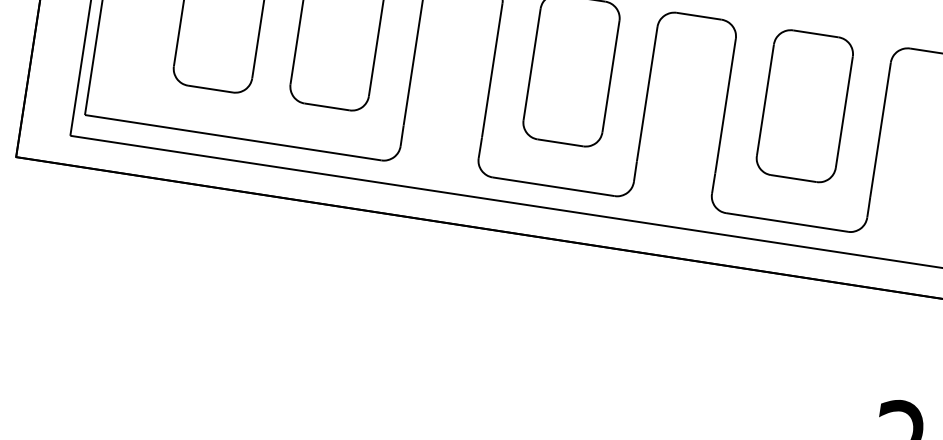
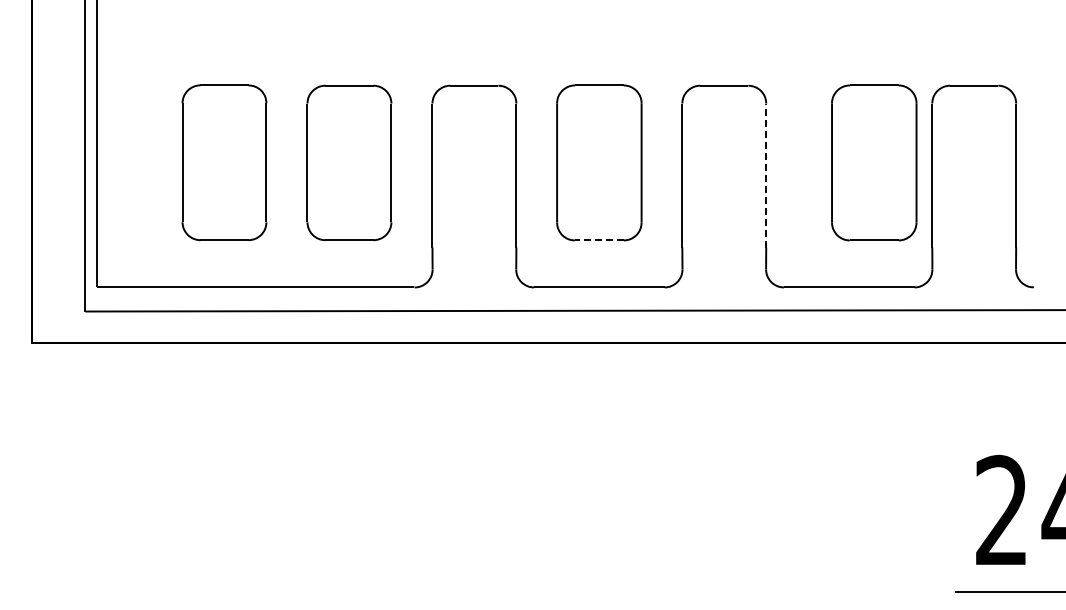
part: (805, 105) -> (874, 162), moved
line: (725, 106) -> (766, 175), solid -> dashed
line: (559, 142) -> (598, 240), solid -> dashed

